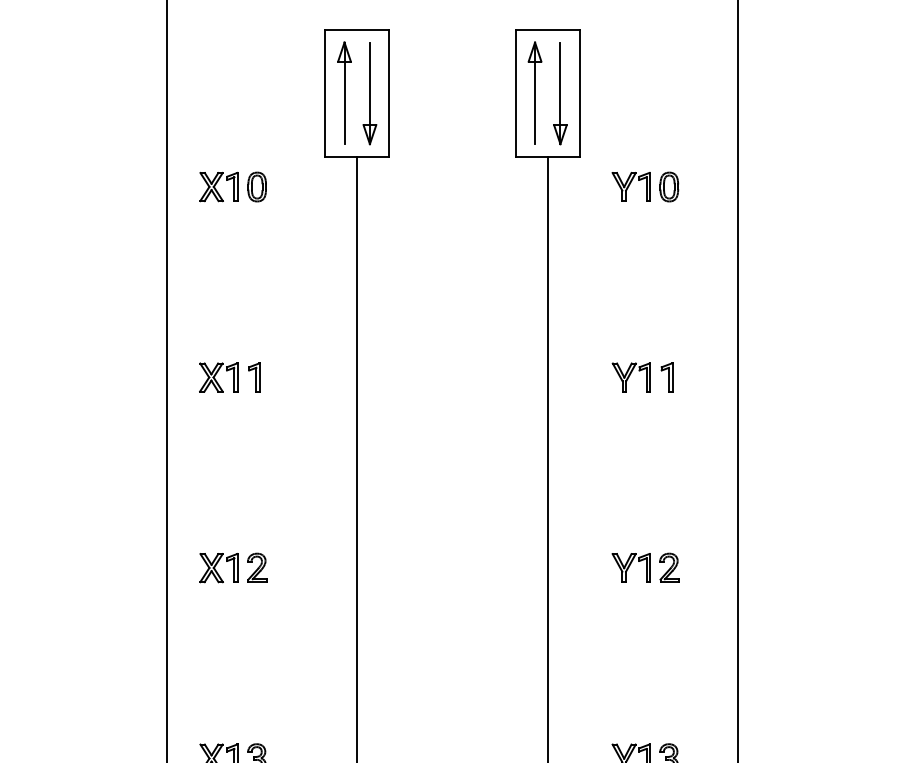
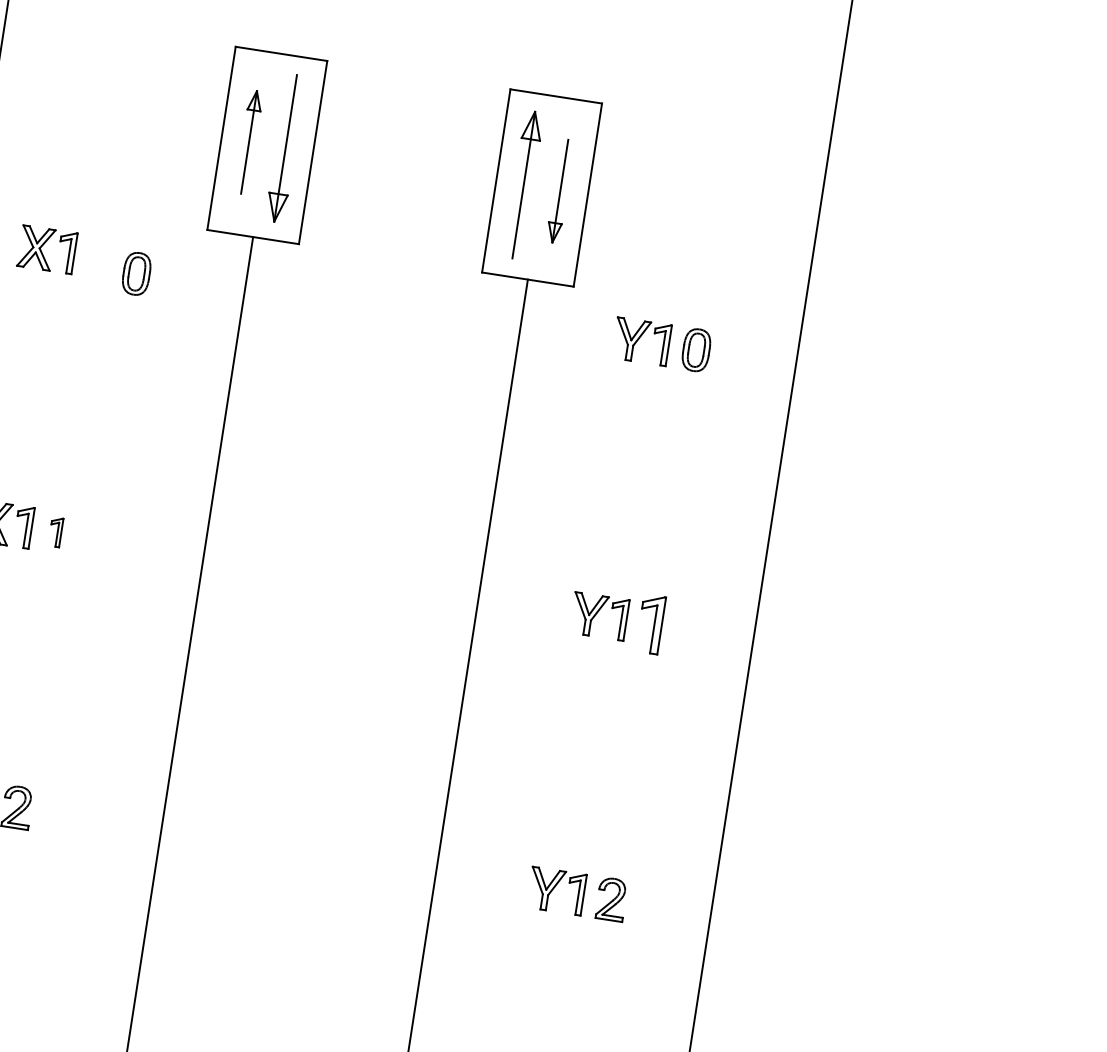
part: (344, 92) -> (249, 141), size x0.7
part: (560, 93) -> (560, 191), size x0.7
part: (256, 186) -> (135, 272), moved
part: (254, 377) -> (55, 532), size x0.7
part: (666, 377) -> (649, 624), size x1.4

